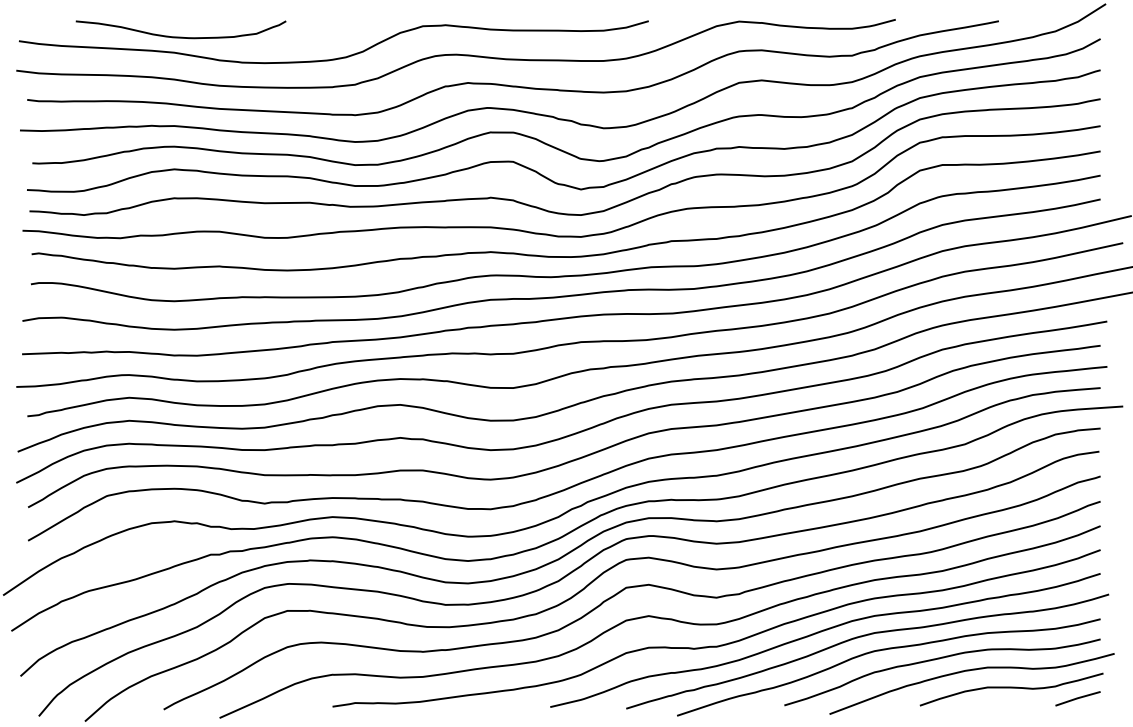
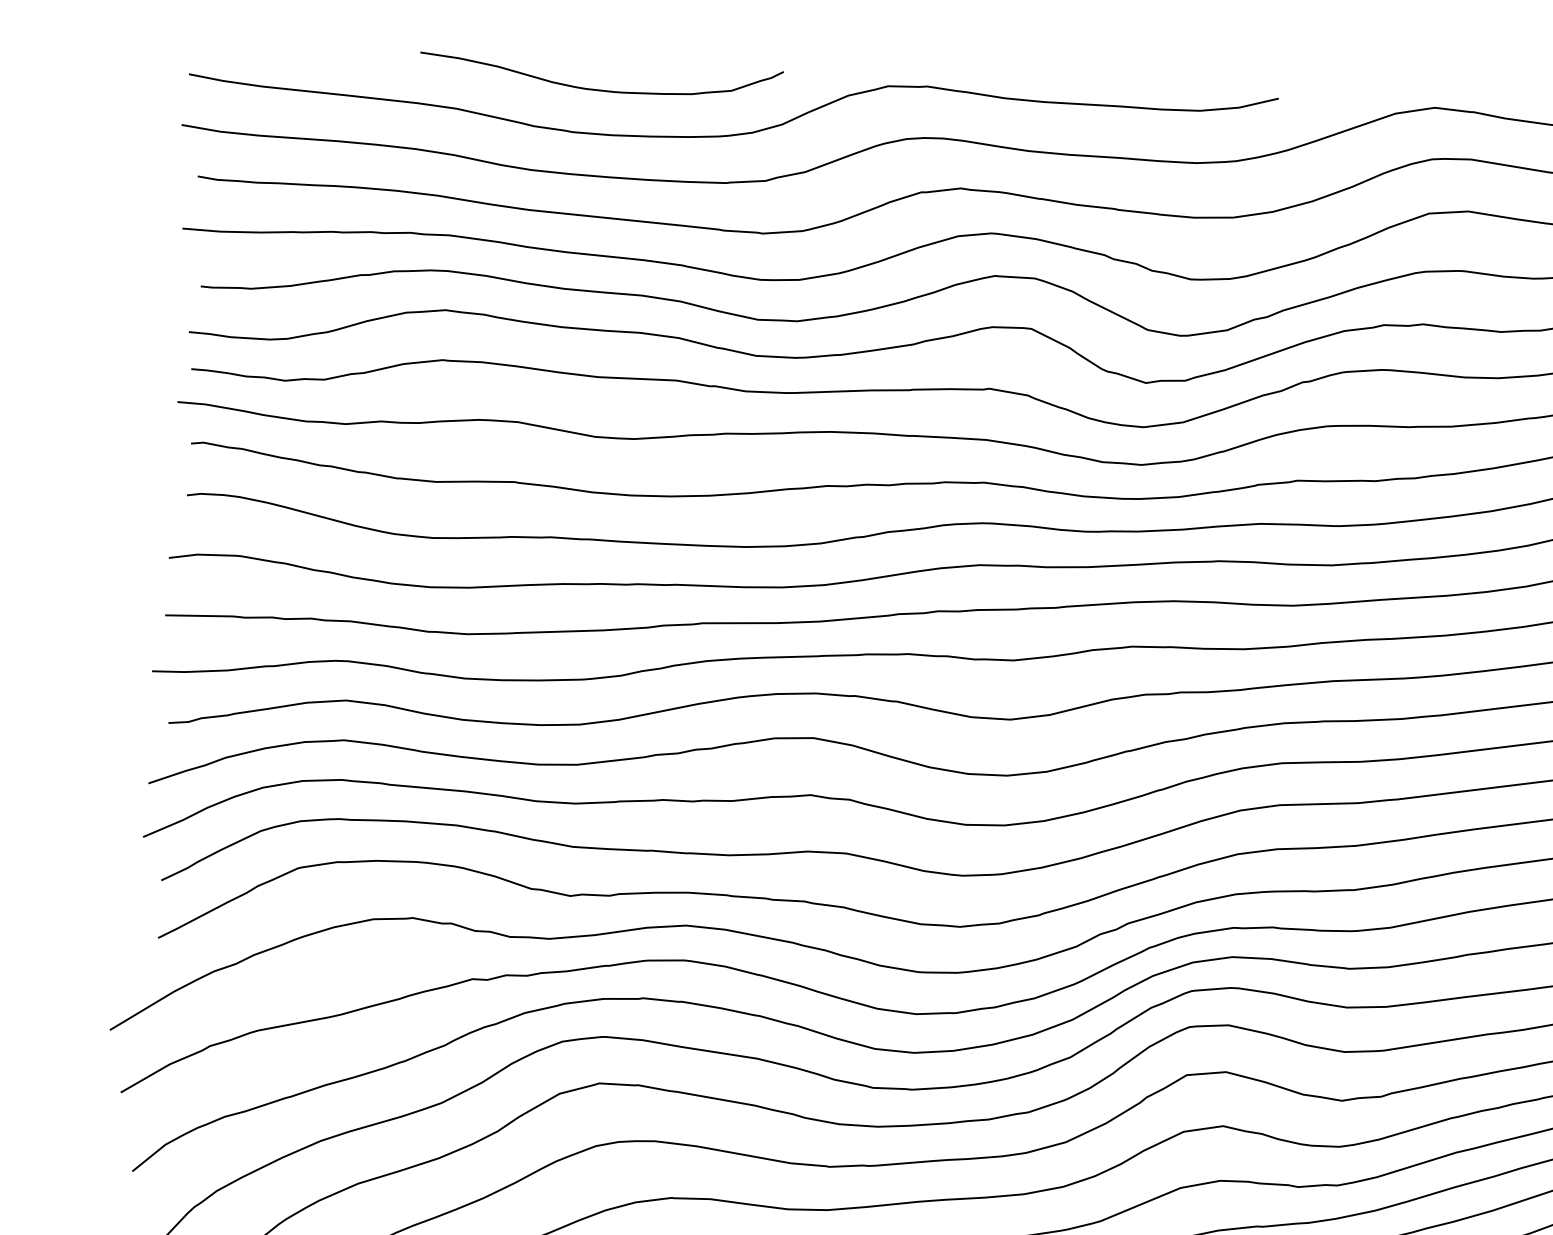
curve: (180, 36) -> (599, 88), moved

